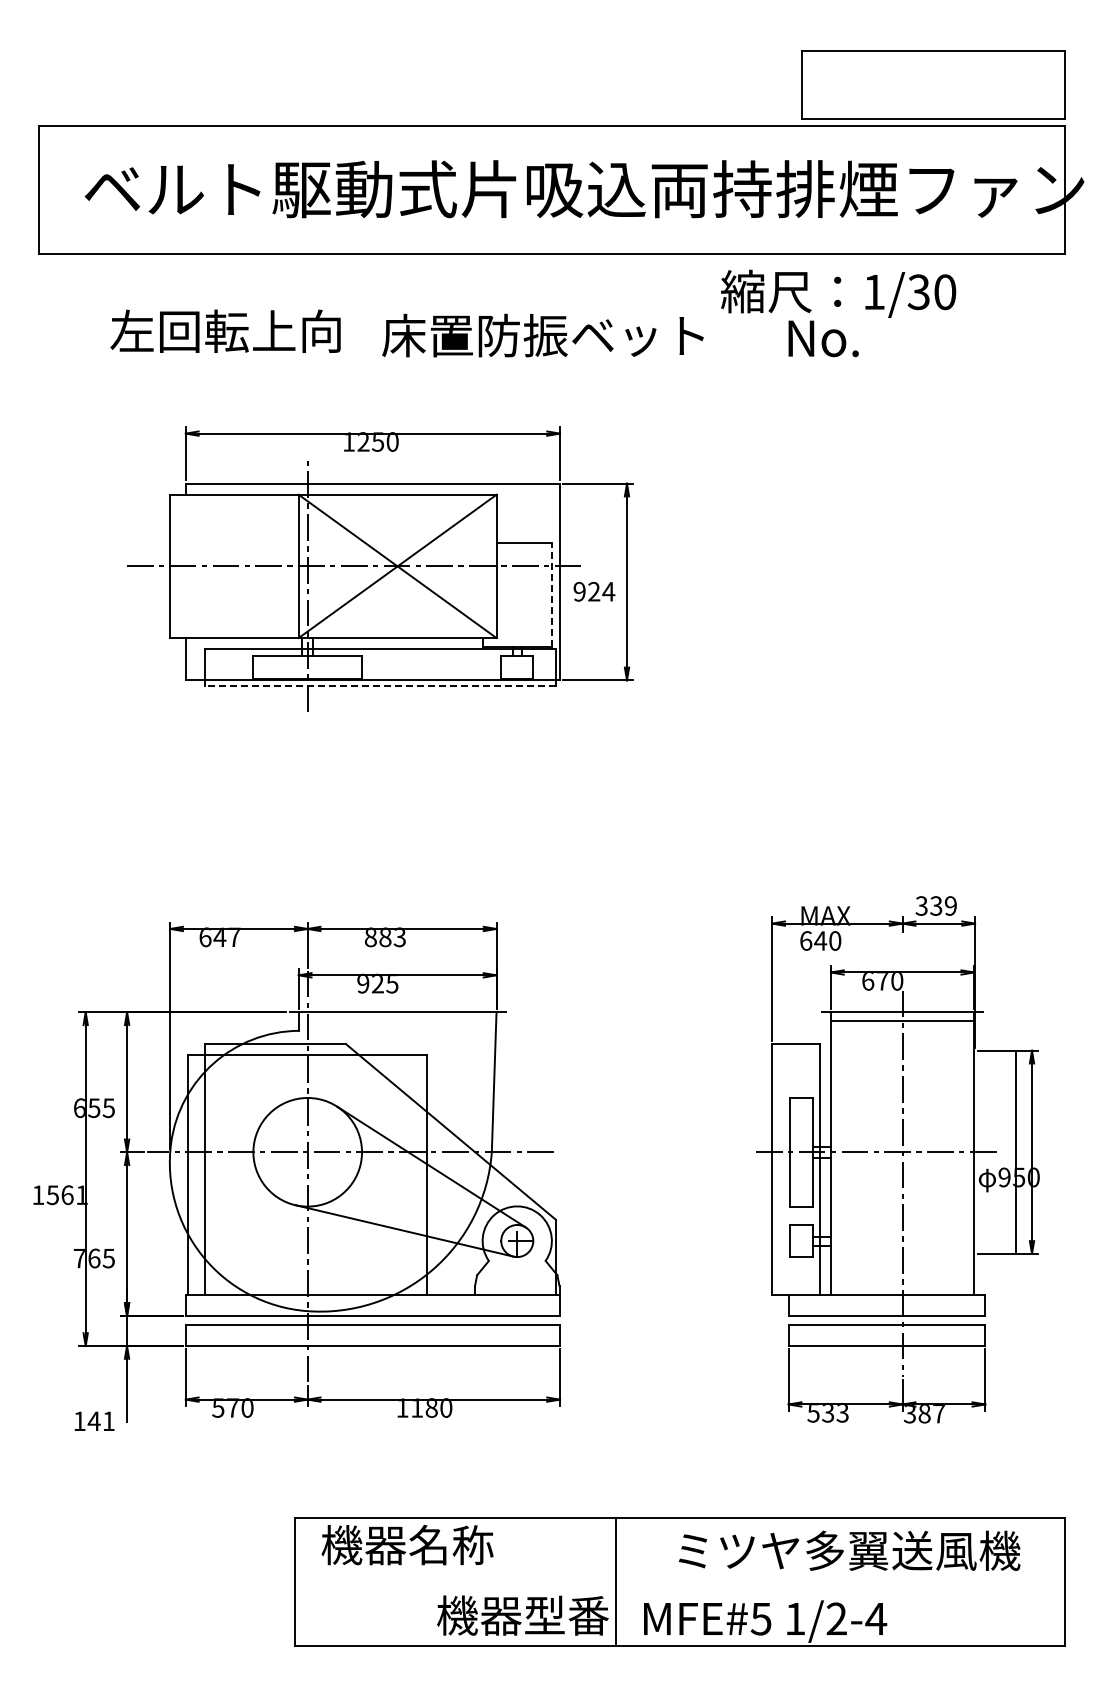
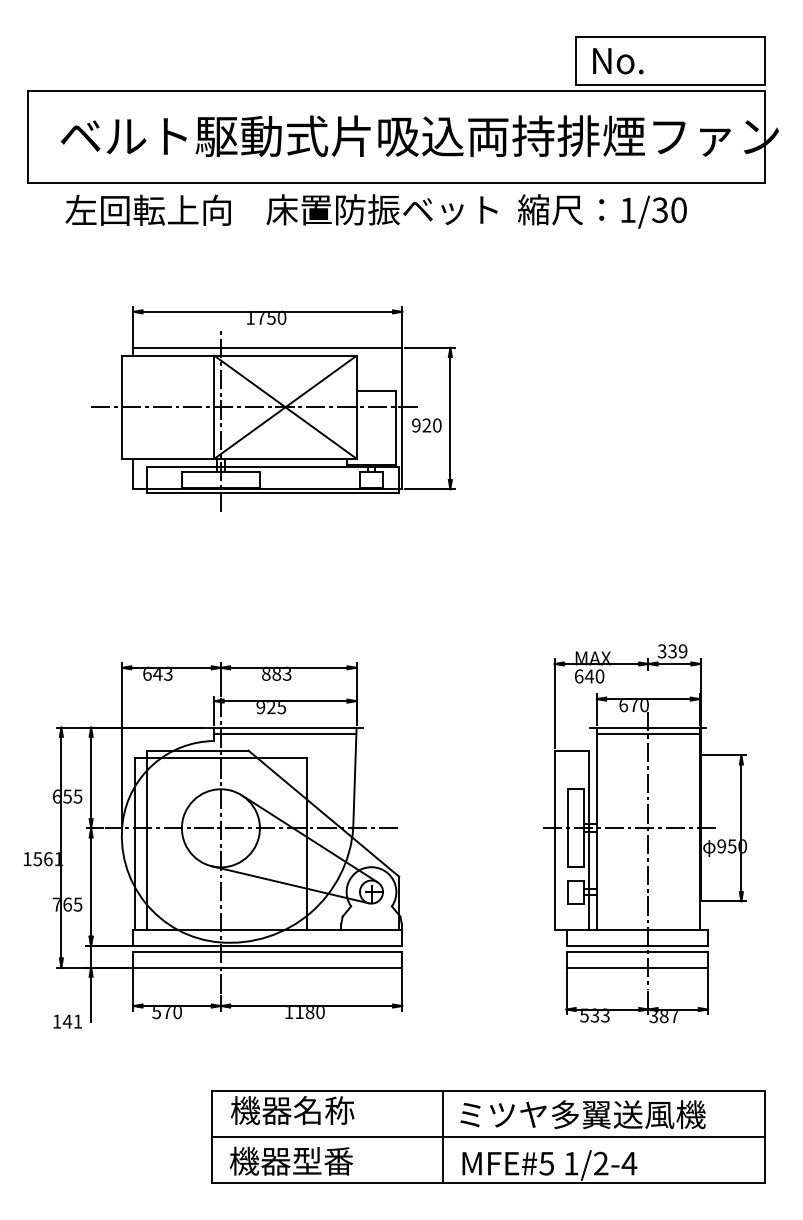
text: (225, 330) -> (148, 209), moved
text: (542, 335) -> (381, 209), moved
text: (823, 338) -> (618, 60), moved
text: (363, 441) -> (261, 317), 1250 -> 1750
text: (608, 591) -> (437, 425), 924 -> 920
line: (551, 595) -> (396, 428), dashed -> solid
line: (379, 685) -> (272, 492), dashed -> solid
text: (234, 937) -> (168, 673), 647 -> 643
line: (397, 1020) -> (285, 733), added
line: (1016, 1151) -> (700, 827), moved
text: (849, 1550) -> (582, 1114), moved
line: (680, 1581) -> (488, 1136), added
text: (522, 1615) -> (291, 1161), moved

